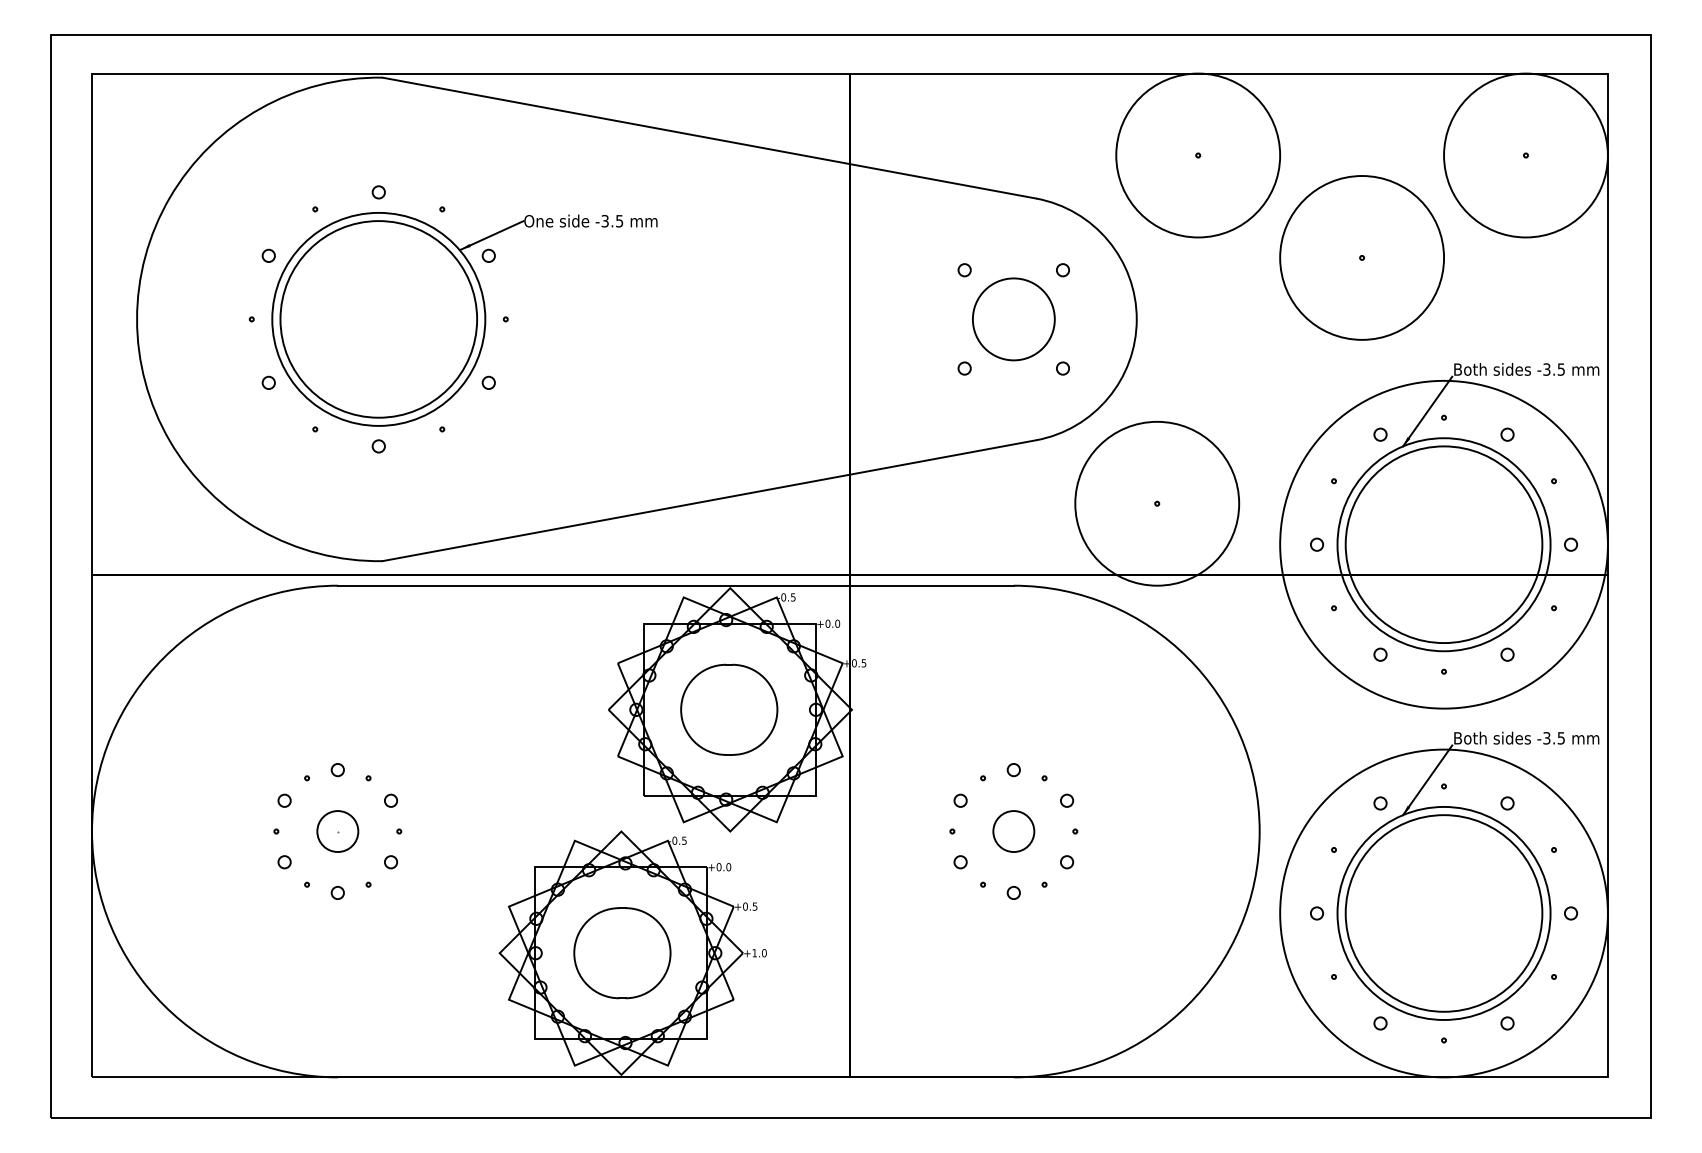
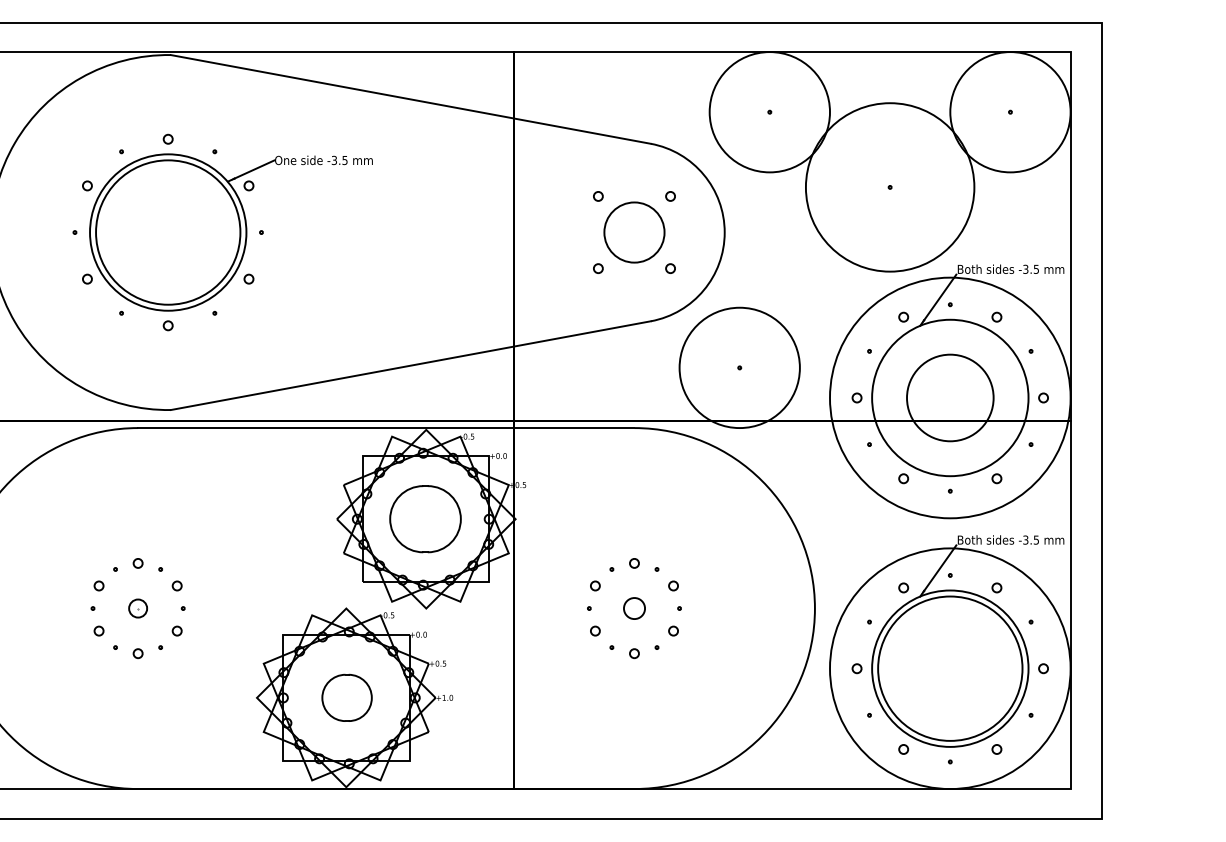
circle: (1362, 257) -> (890, 187), size x1.4
circle: (1443, 544) -> (949, 397), size x0.6
circle: (337, 831) -> (137, 608), size x0.6
circle: (1013, 831) -> (634, 608), size x0.7
part: (622, 953) -> (347, 698), size x0.7

